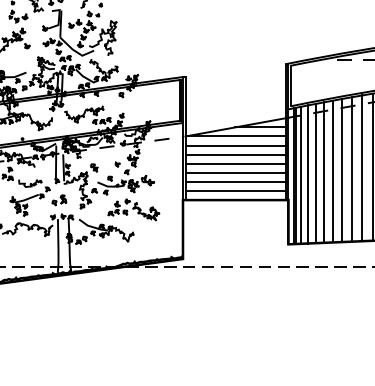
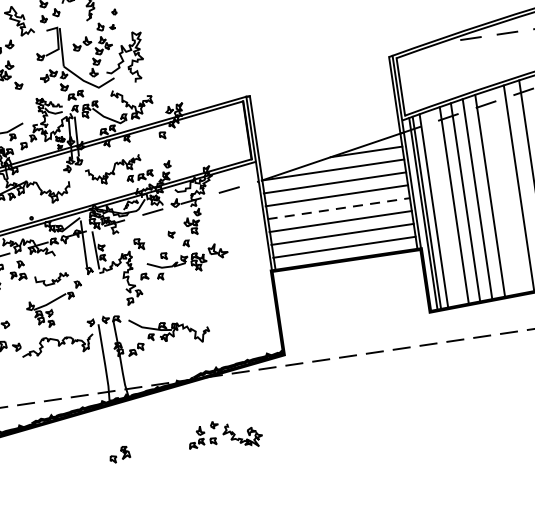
line: (236, 163) -> (339, 208), solid -> dashed
line: (351, 169) -> (504, 192), removed
line: (308, 174) -> (444, 208), removed
part: (59, 200) -> (120, 454), moved
part: (133, 209) -> (224, 435), moved

